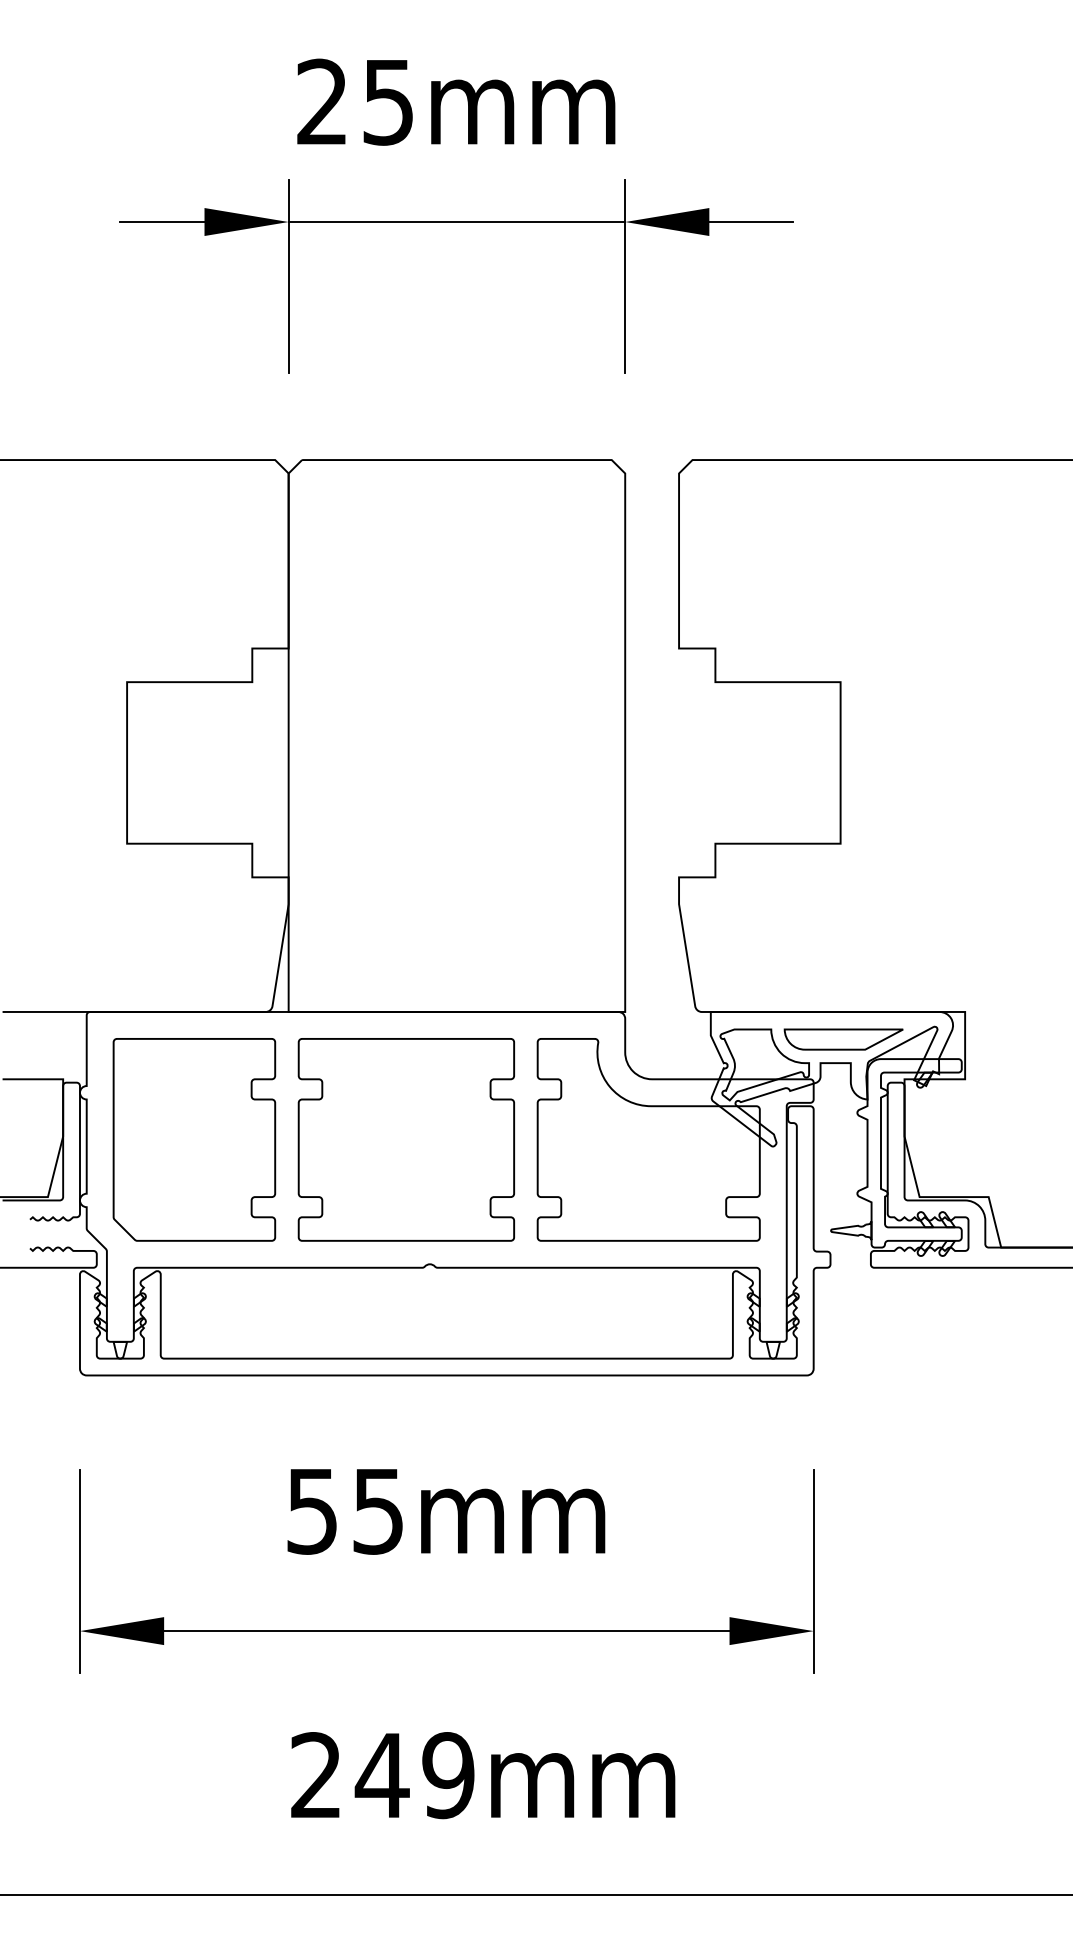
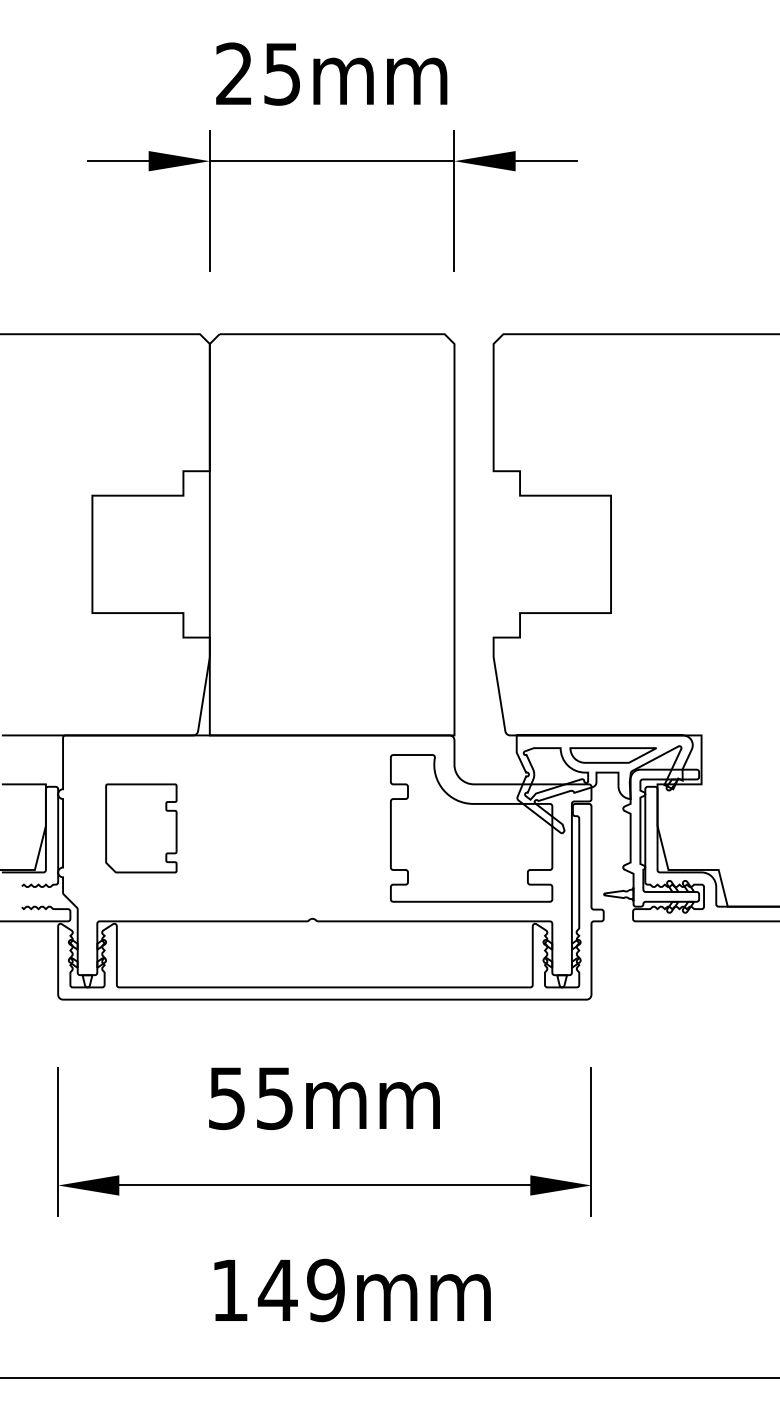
part: (194, 1139) -> (141, 828), size x0.6
part: (405, 1139) -> (294, 828), removed
text: (315, 1774) -> (229, 1289), 249mm -> 149mm

